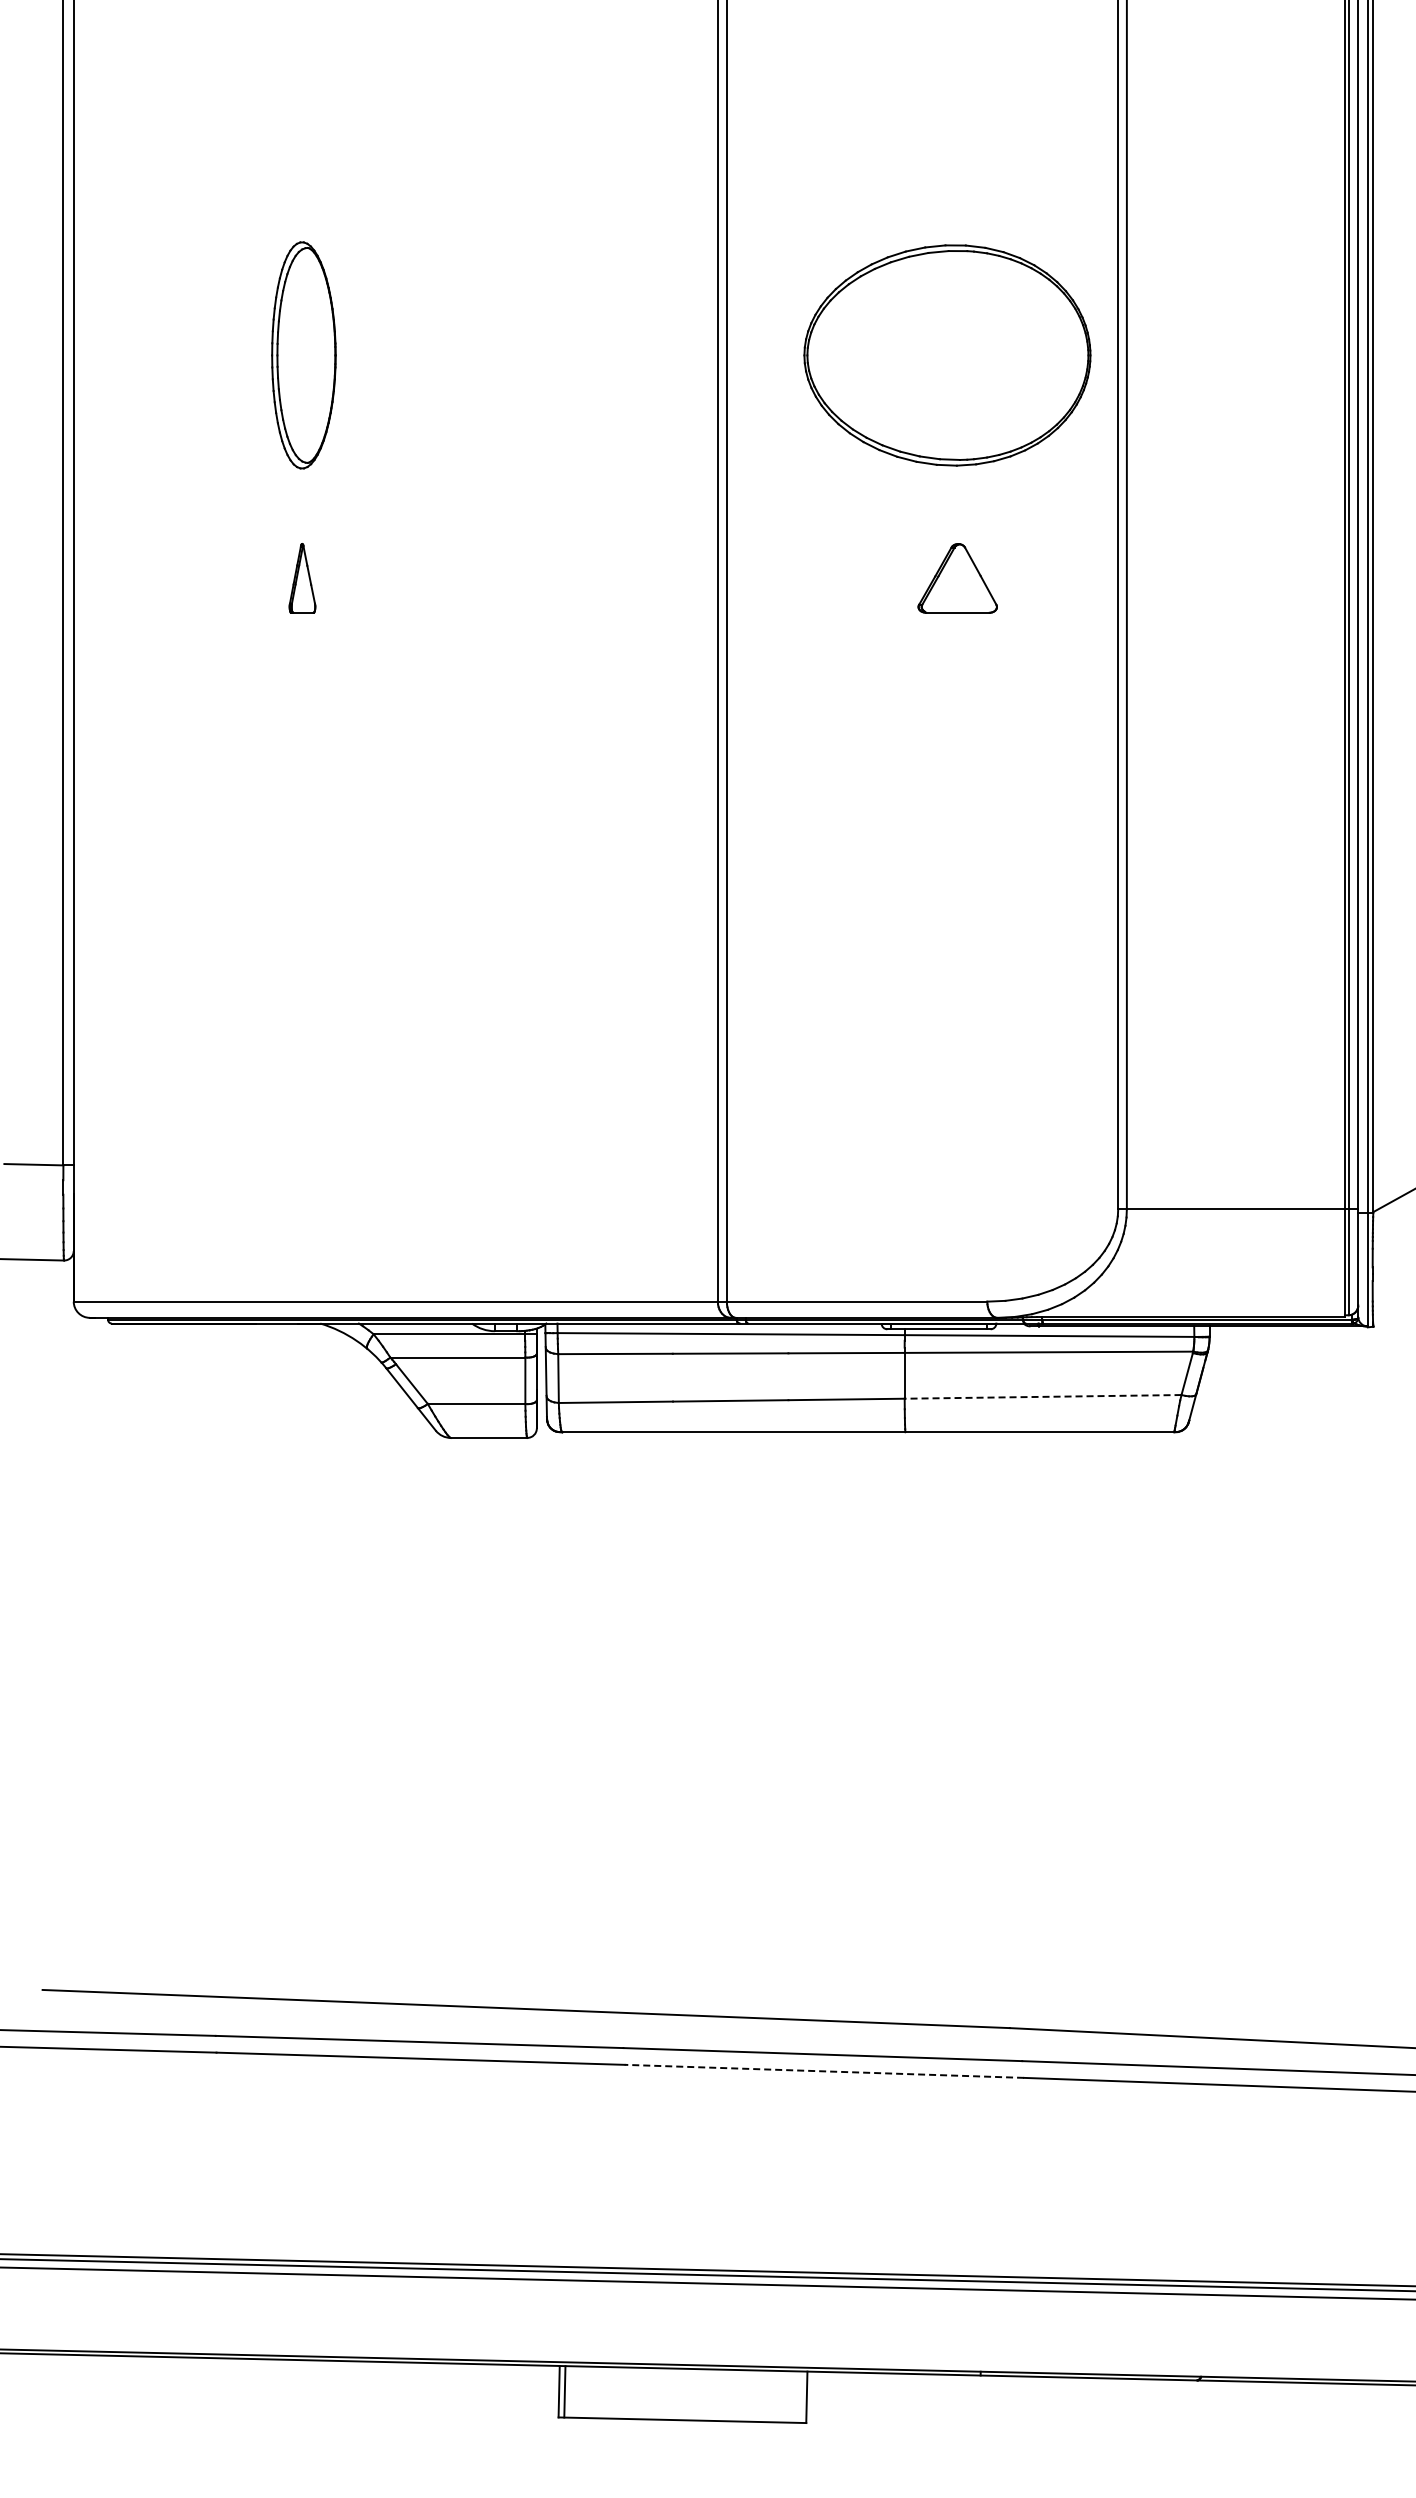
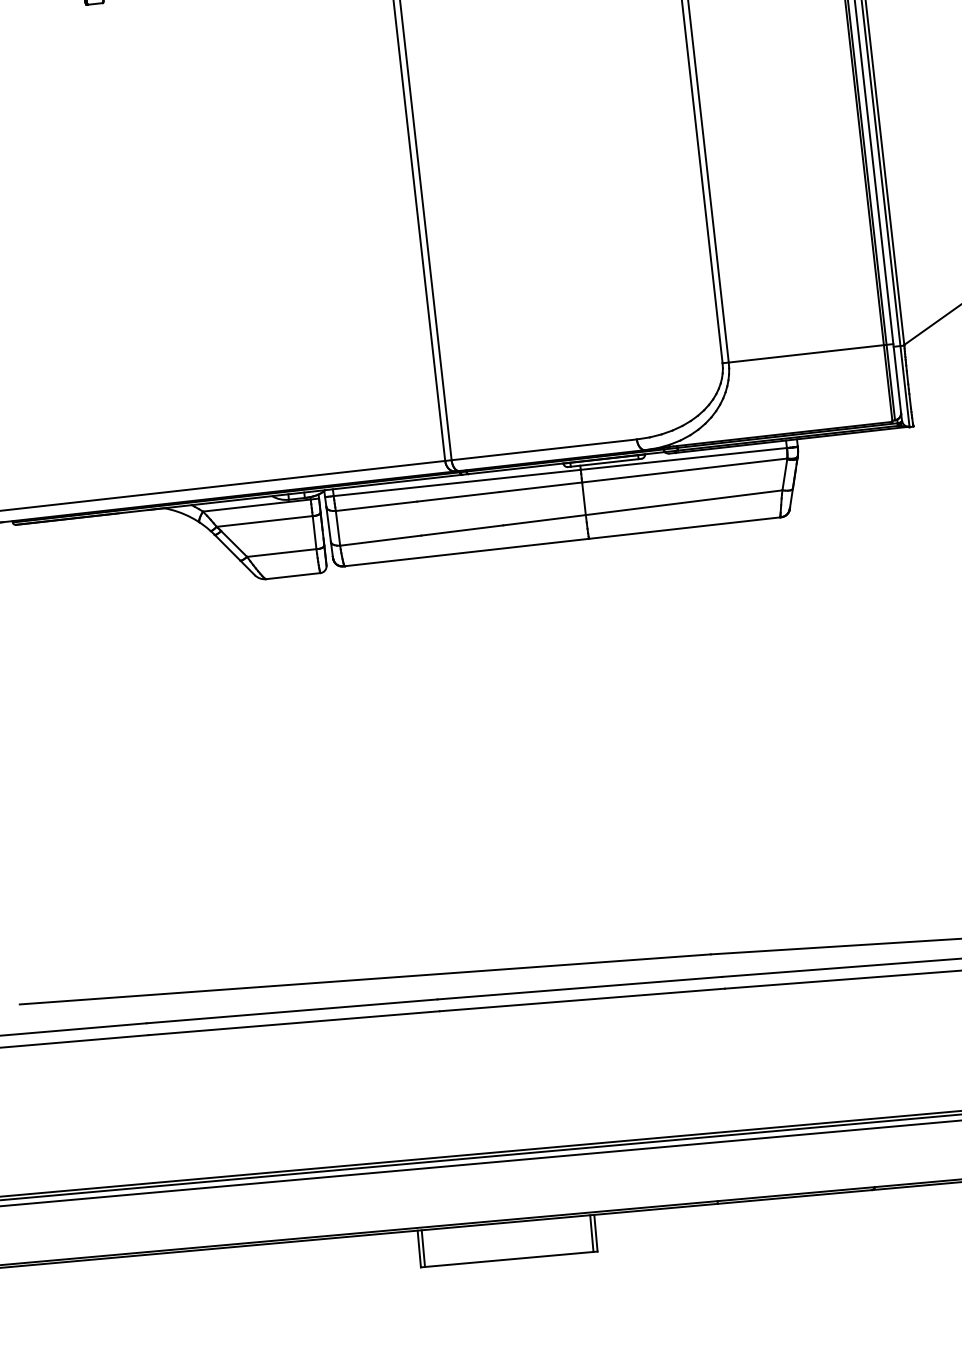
line: (1042, 1396) -> (683, 502), dashed -> solid
line: (824, 2071) -> (582, 1000), dashed -> solid
line: (800, 2396) -> (591, 1233), added

